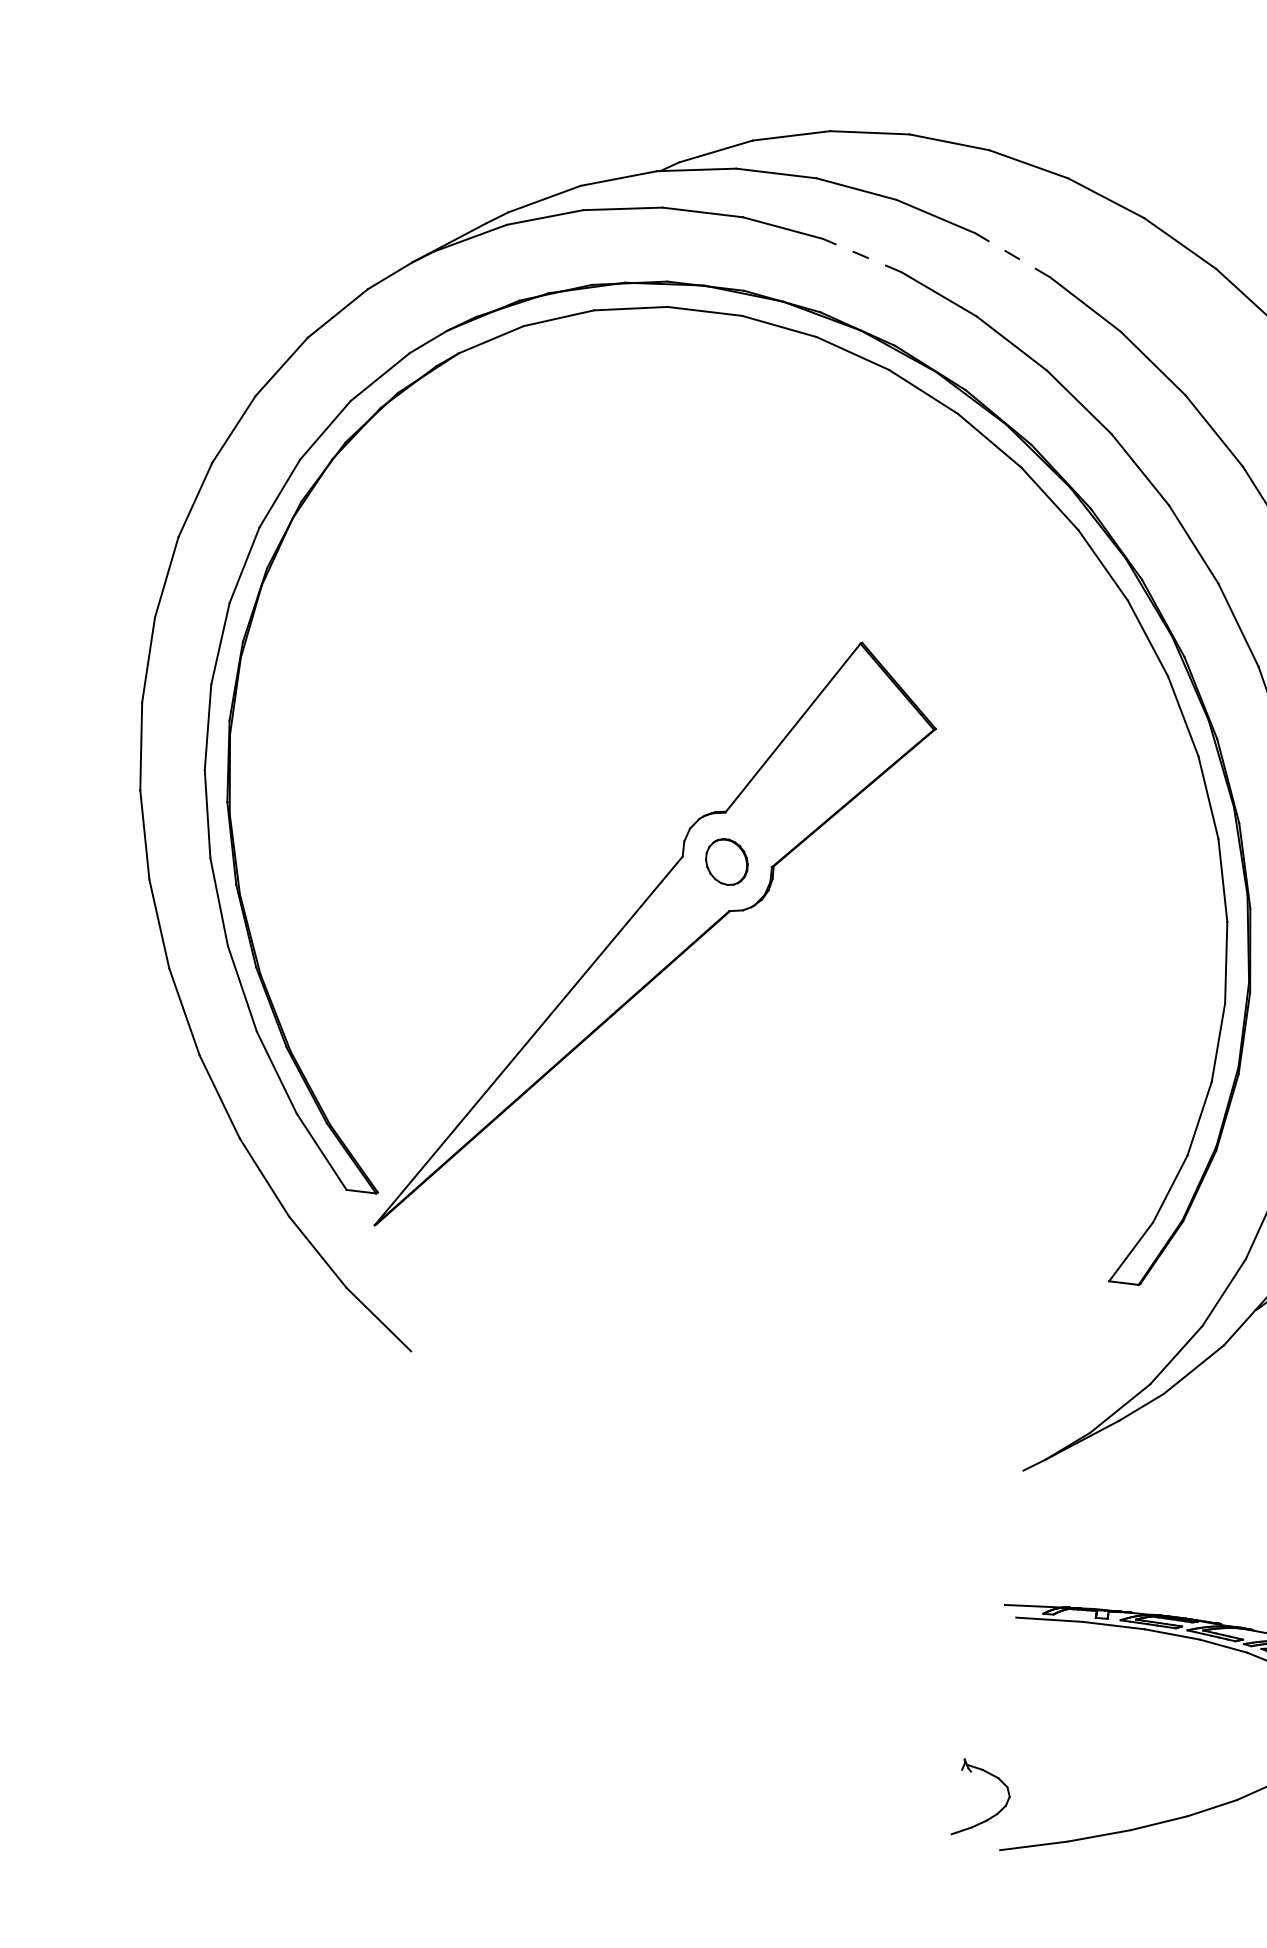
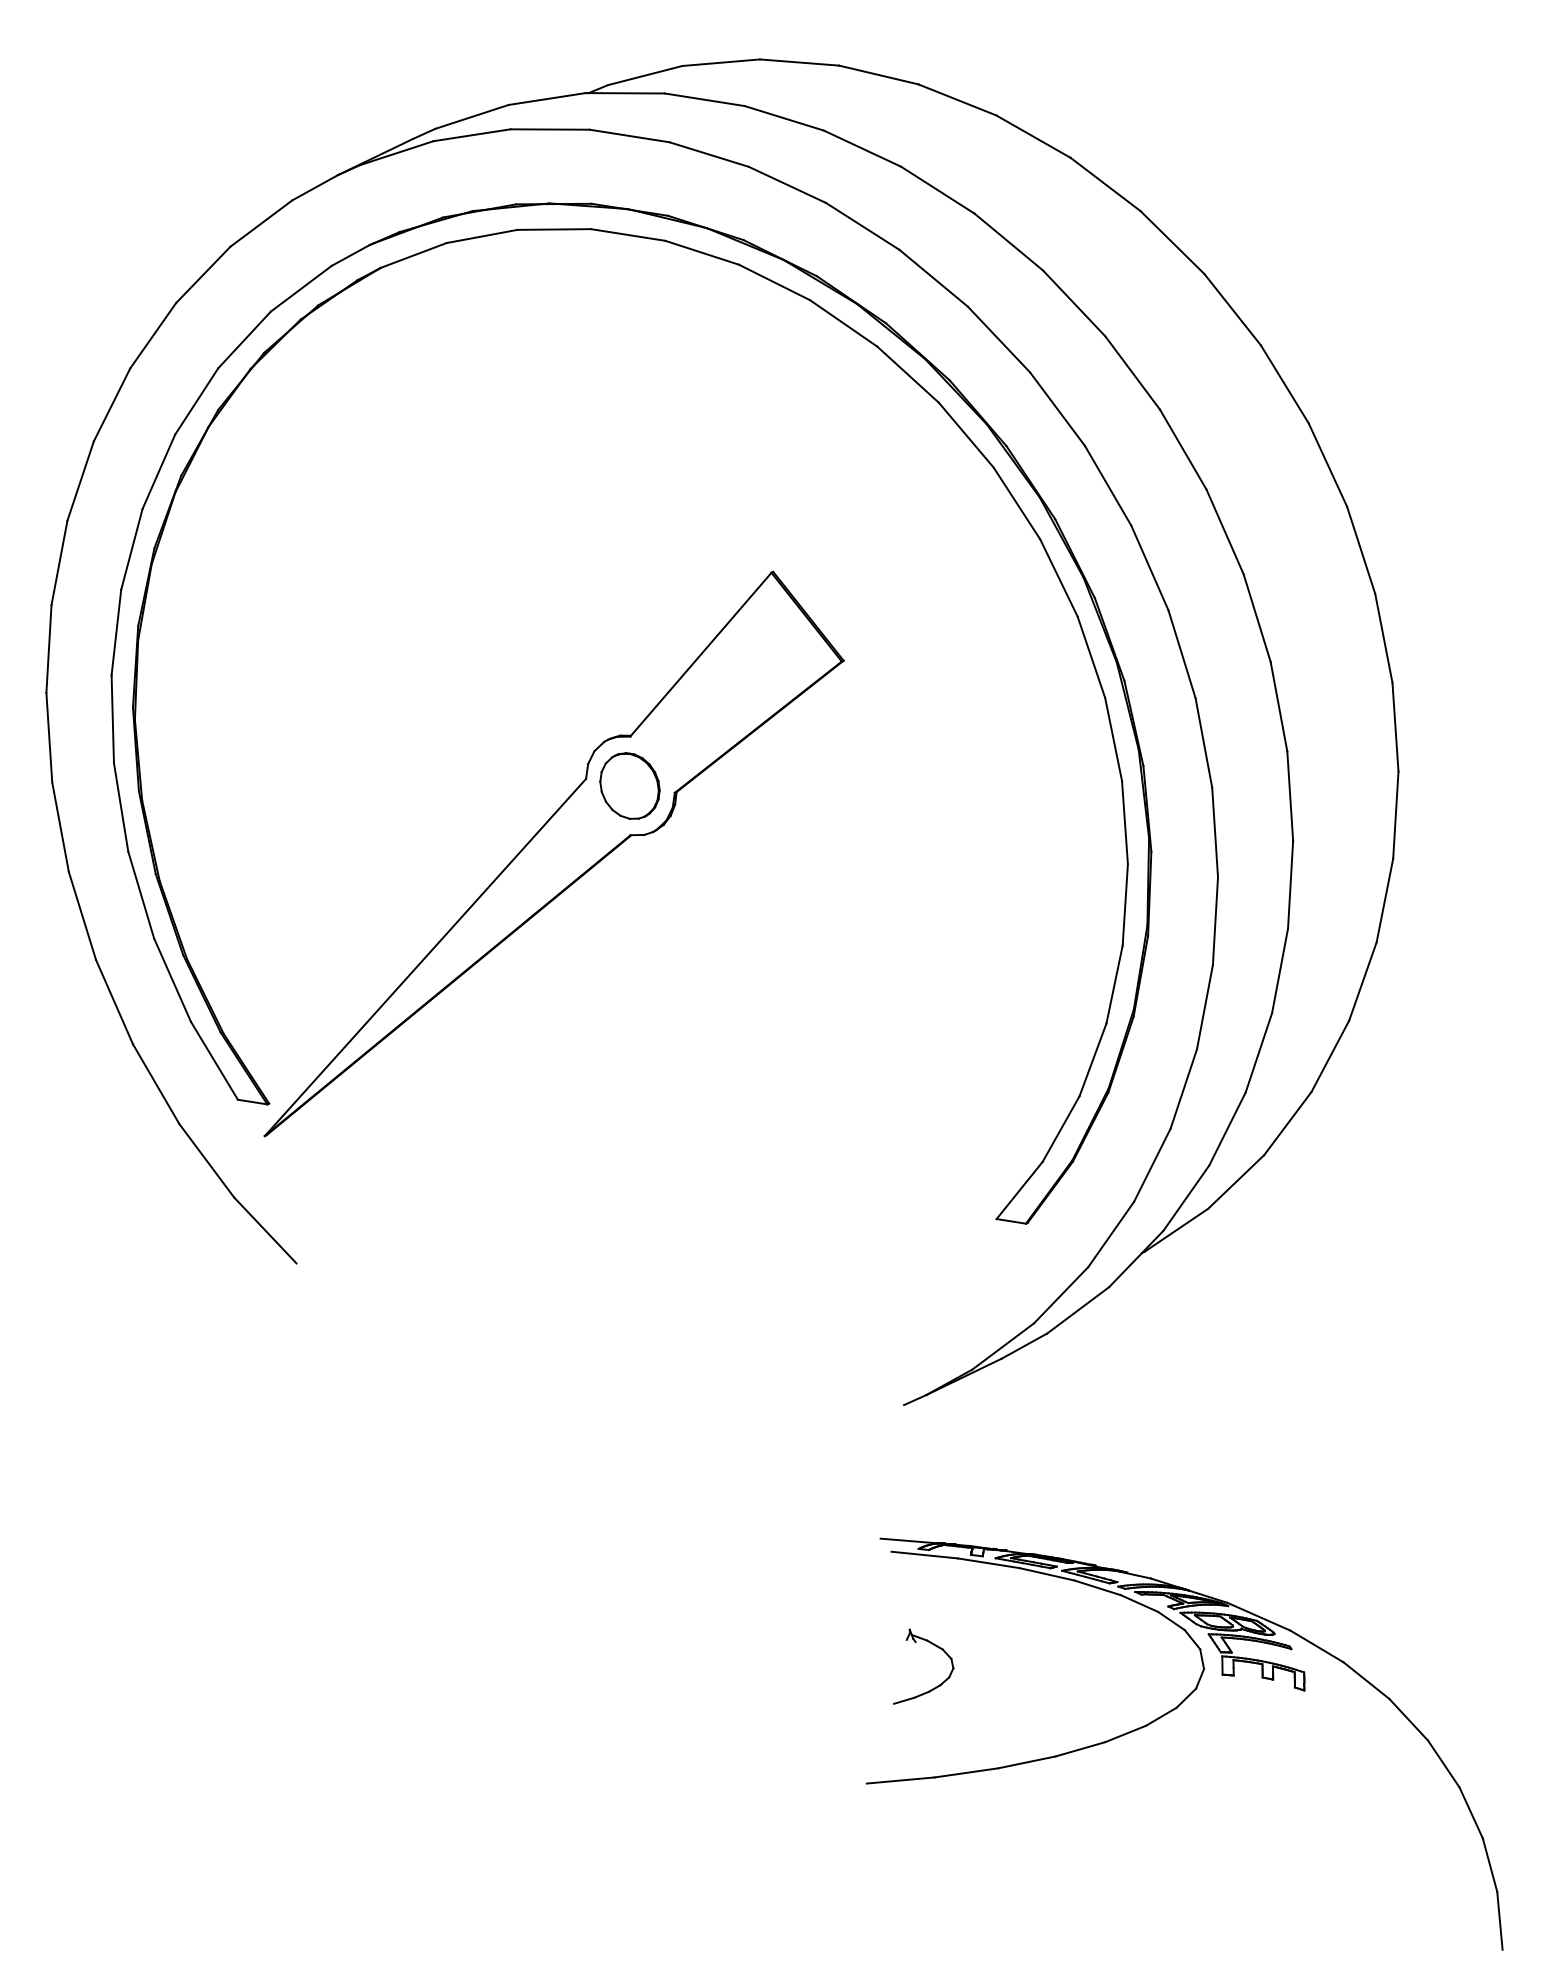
line: (862, 255) -> (787, 184), dashed -> solid
line: (1012, 255) -> (937, 190), dashed -> solid
part: (726, 861) -> (629, 785), size x1.43
part: (989, 1774) -> (933, 1645), moved

